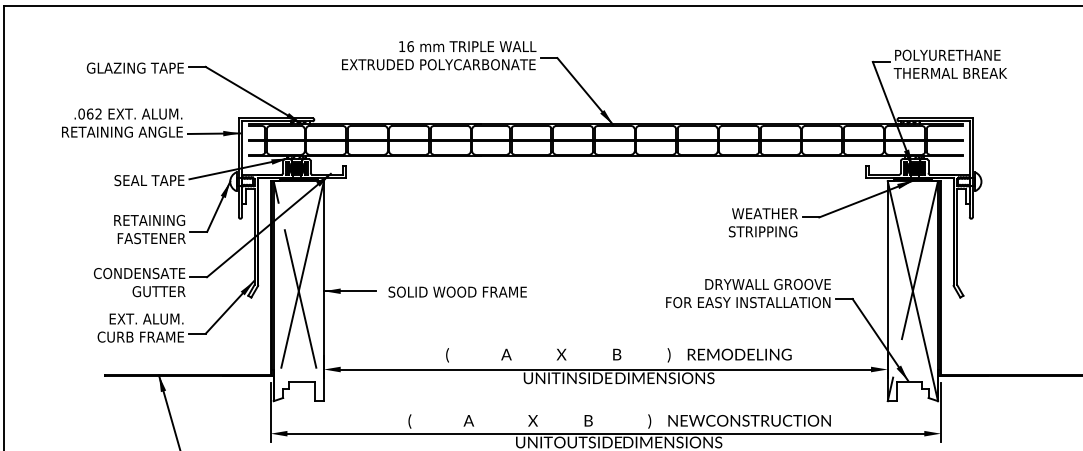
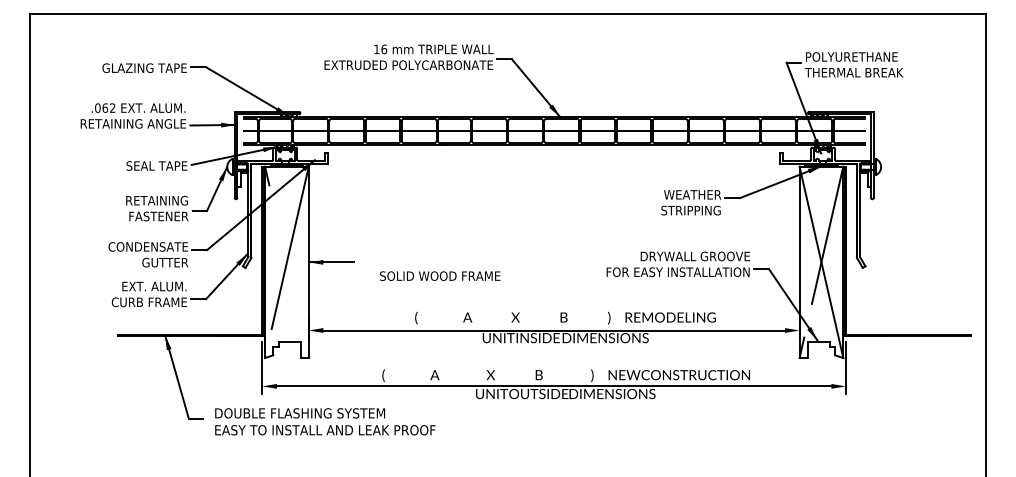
fill: (297, 168) -> (285, 155), removed
fill: (914, 168) -> (822, 155), removed
text: (458, 291) -> (440, 275), moved
line: (300, 298) -> (288, 268), removed

